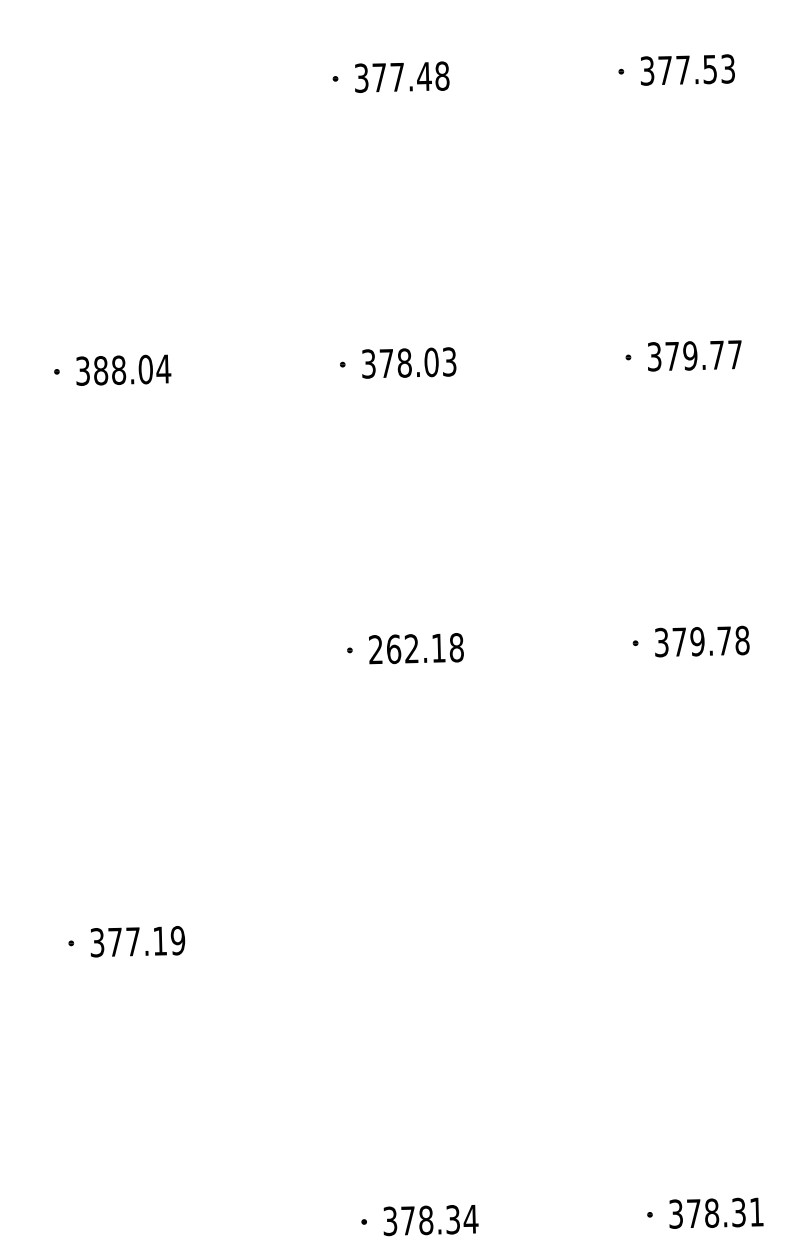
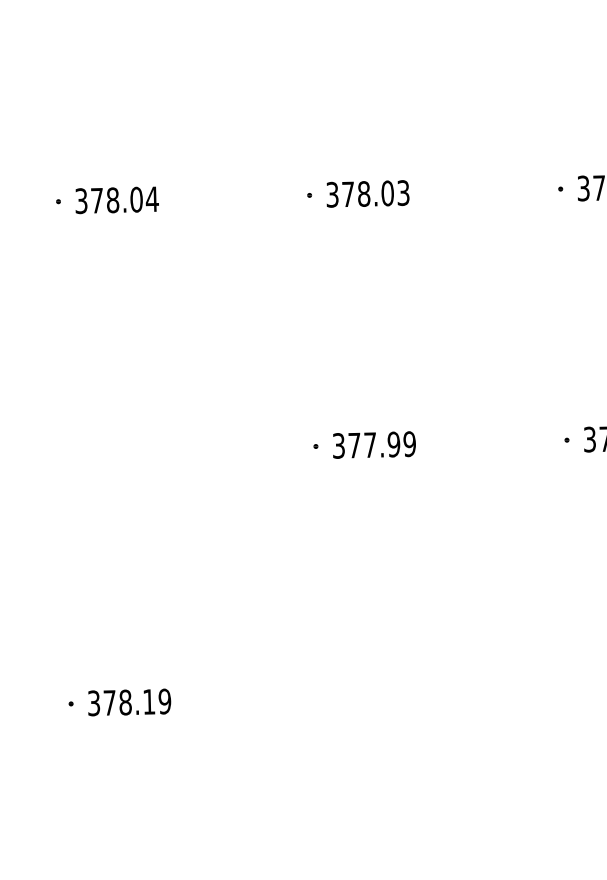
text: (101, 370) -> (97, 200), 388.04 -> 378.04
text: (416, 648) -> (374, 444), 262.18 -> 377.99
text: (133, 941) -> (125, 702), 377.19 -> 378.19

